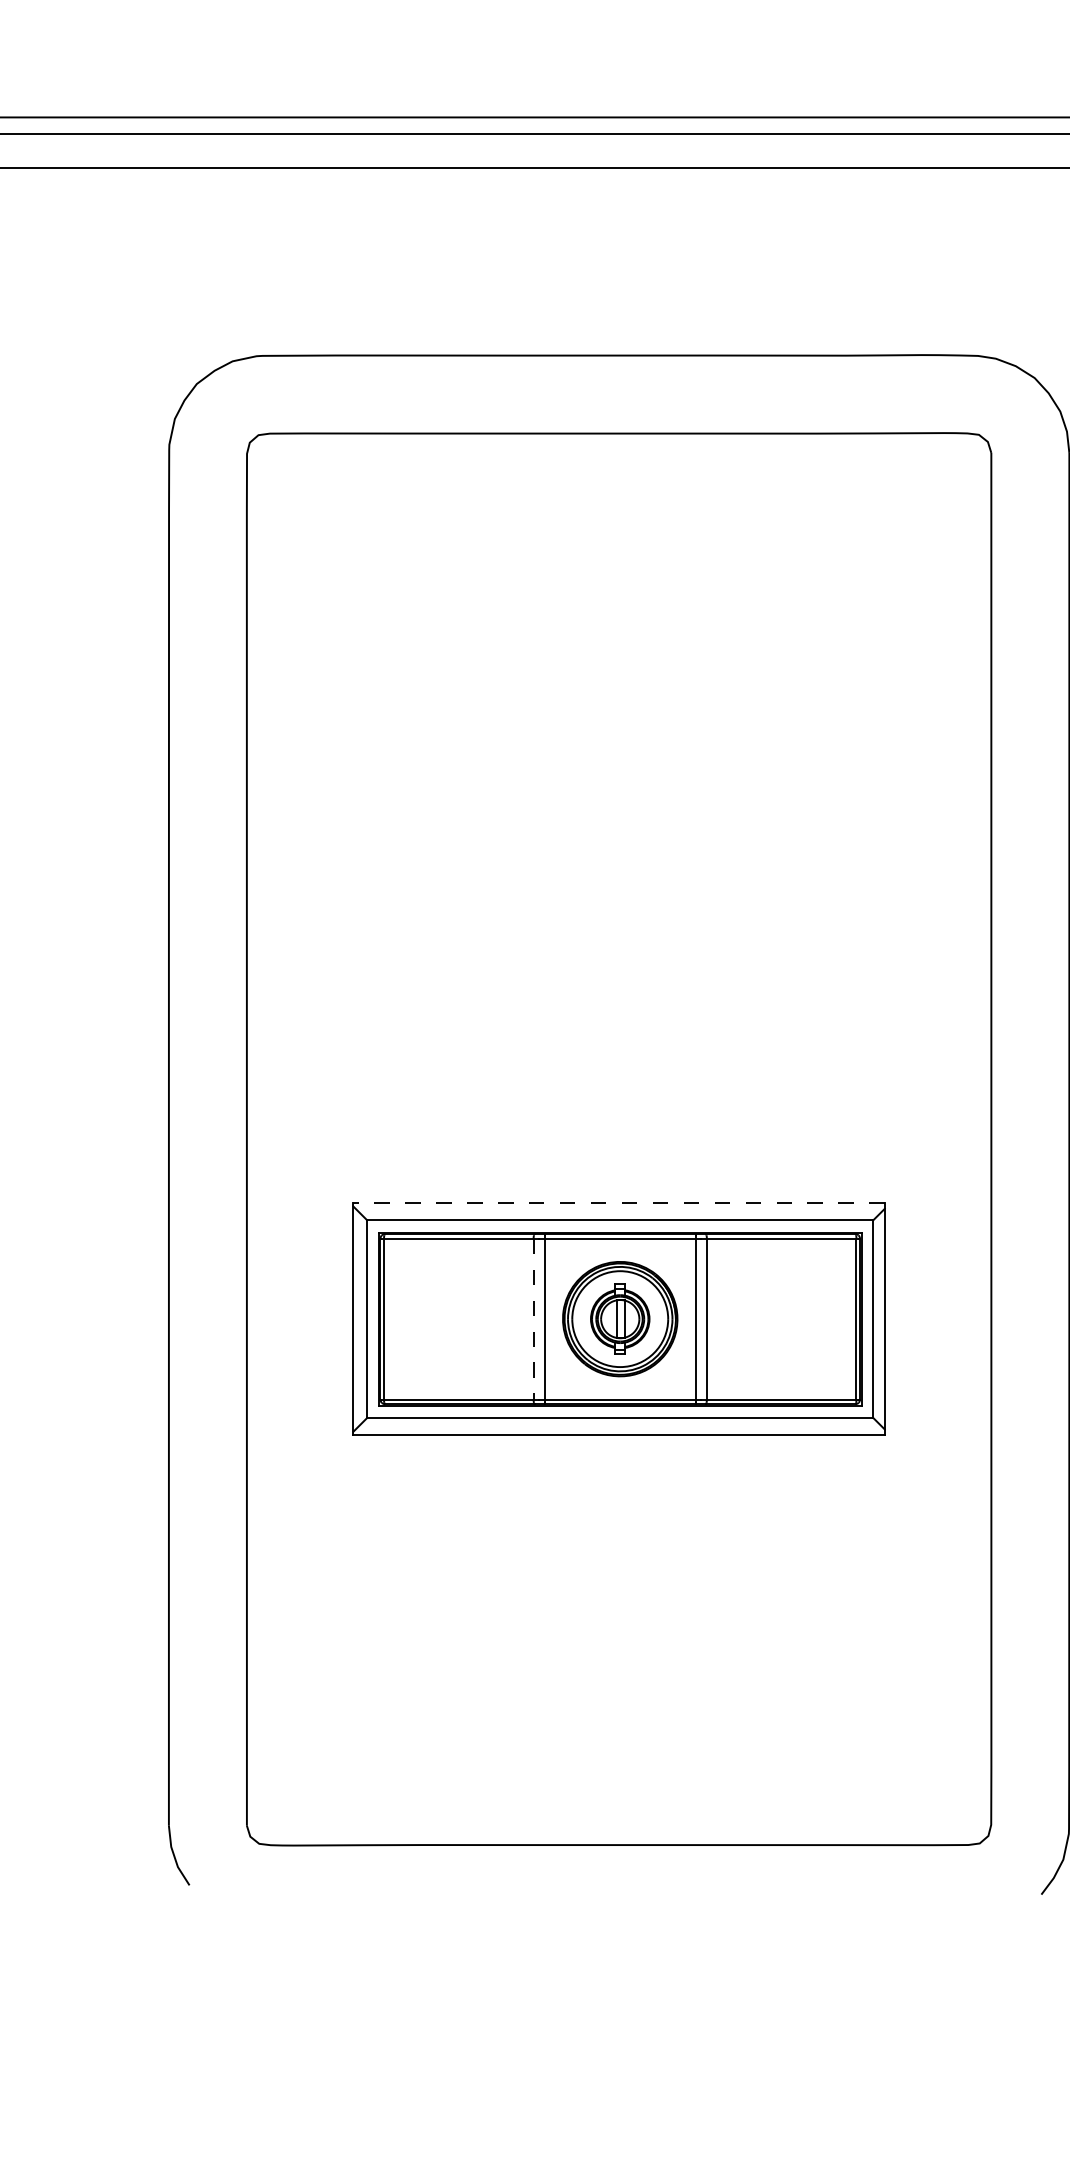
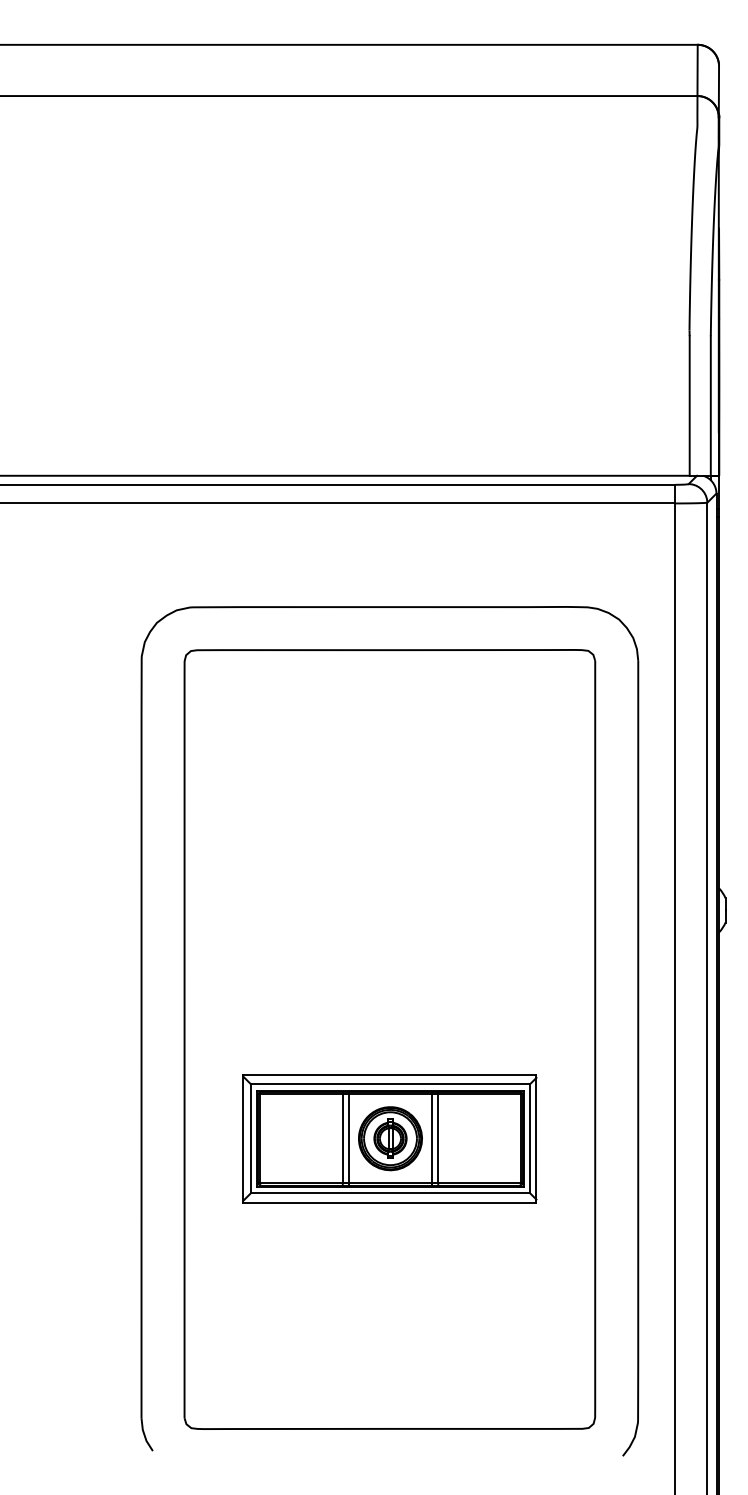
line: (618, 1202) -> (389, 1074), dashed -> solid
line: (533, 1320) -> (342, 1139), dashed -> solid

